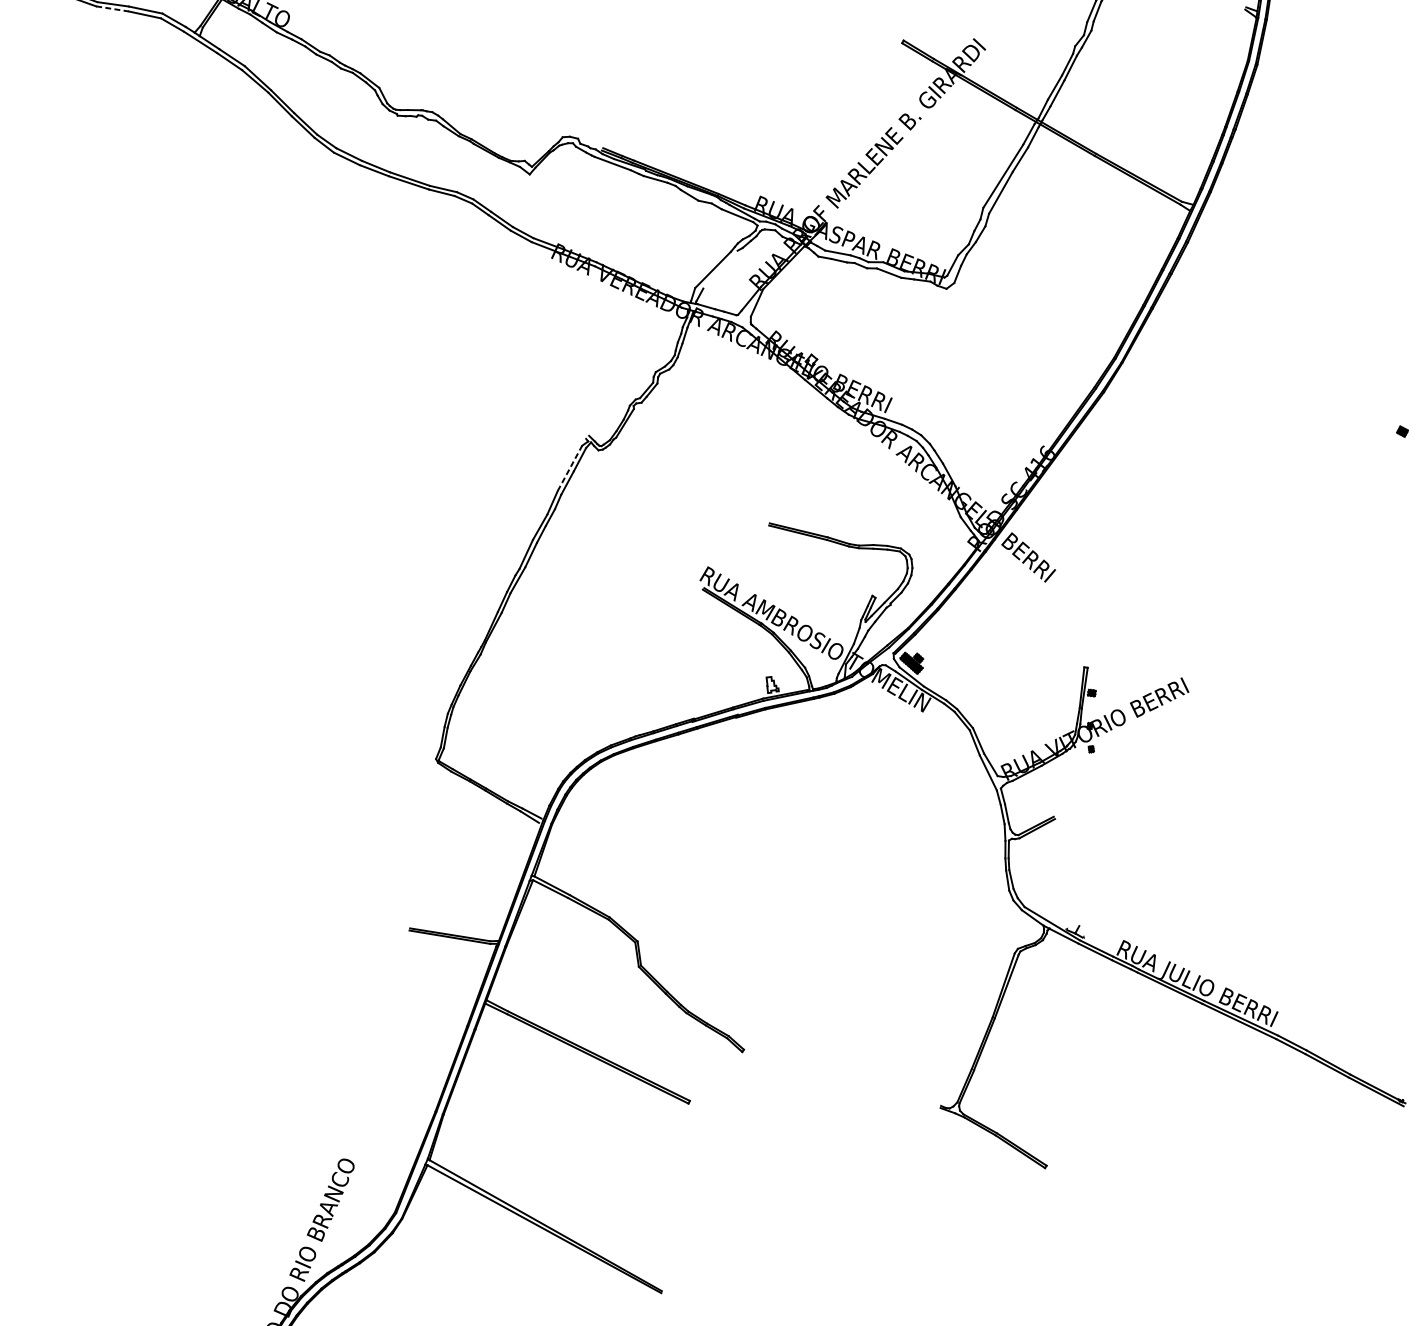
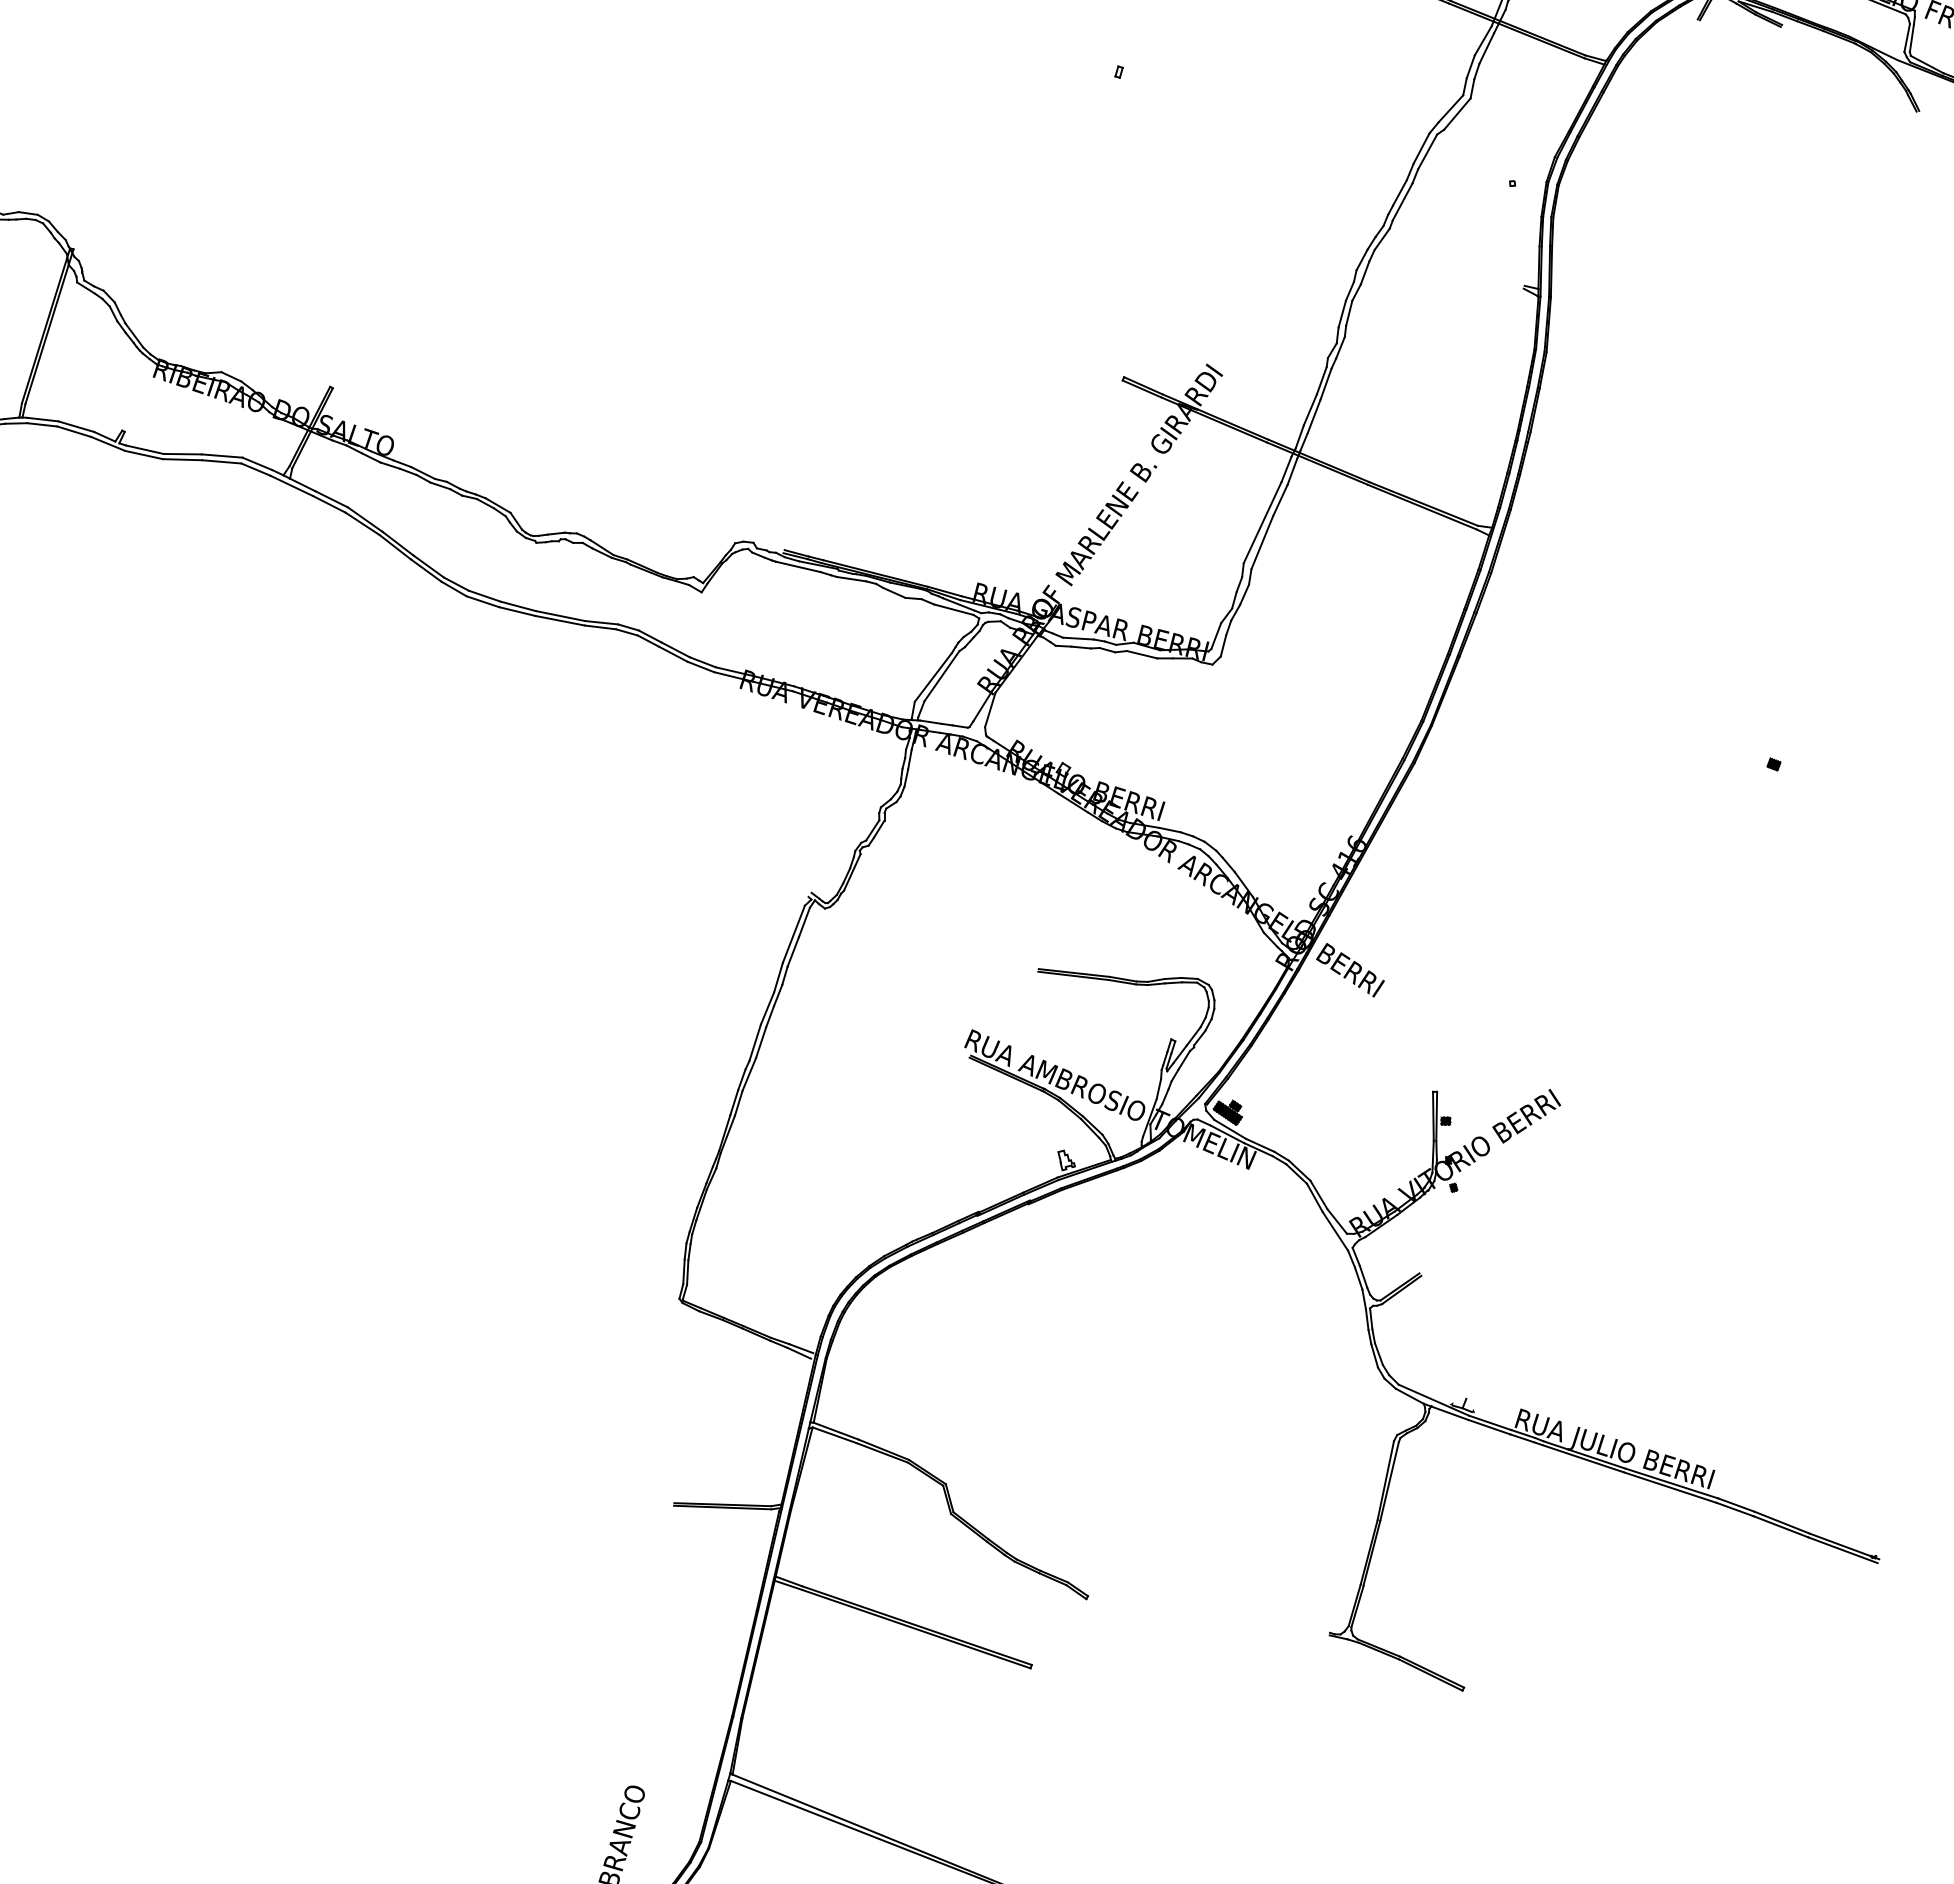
line: (112, 8) -> (182, 459), dashed -> solid
line: (720, 269) -> (941, 676), added
line: (569, 468) -> (793, 934), dashed -> solid

